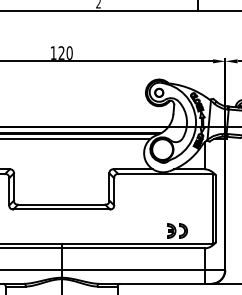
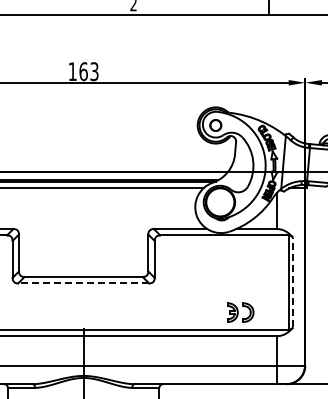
text: (65, 53) -> (88, 71), 120 -> 163
line: (216, 208) -> (293, 282), solid -> dashed
line: (61, 209) -> (83, 283), solid -> dashed

